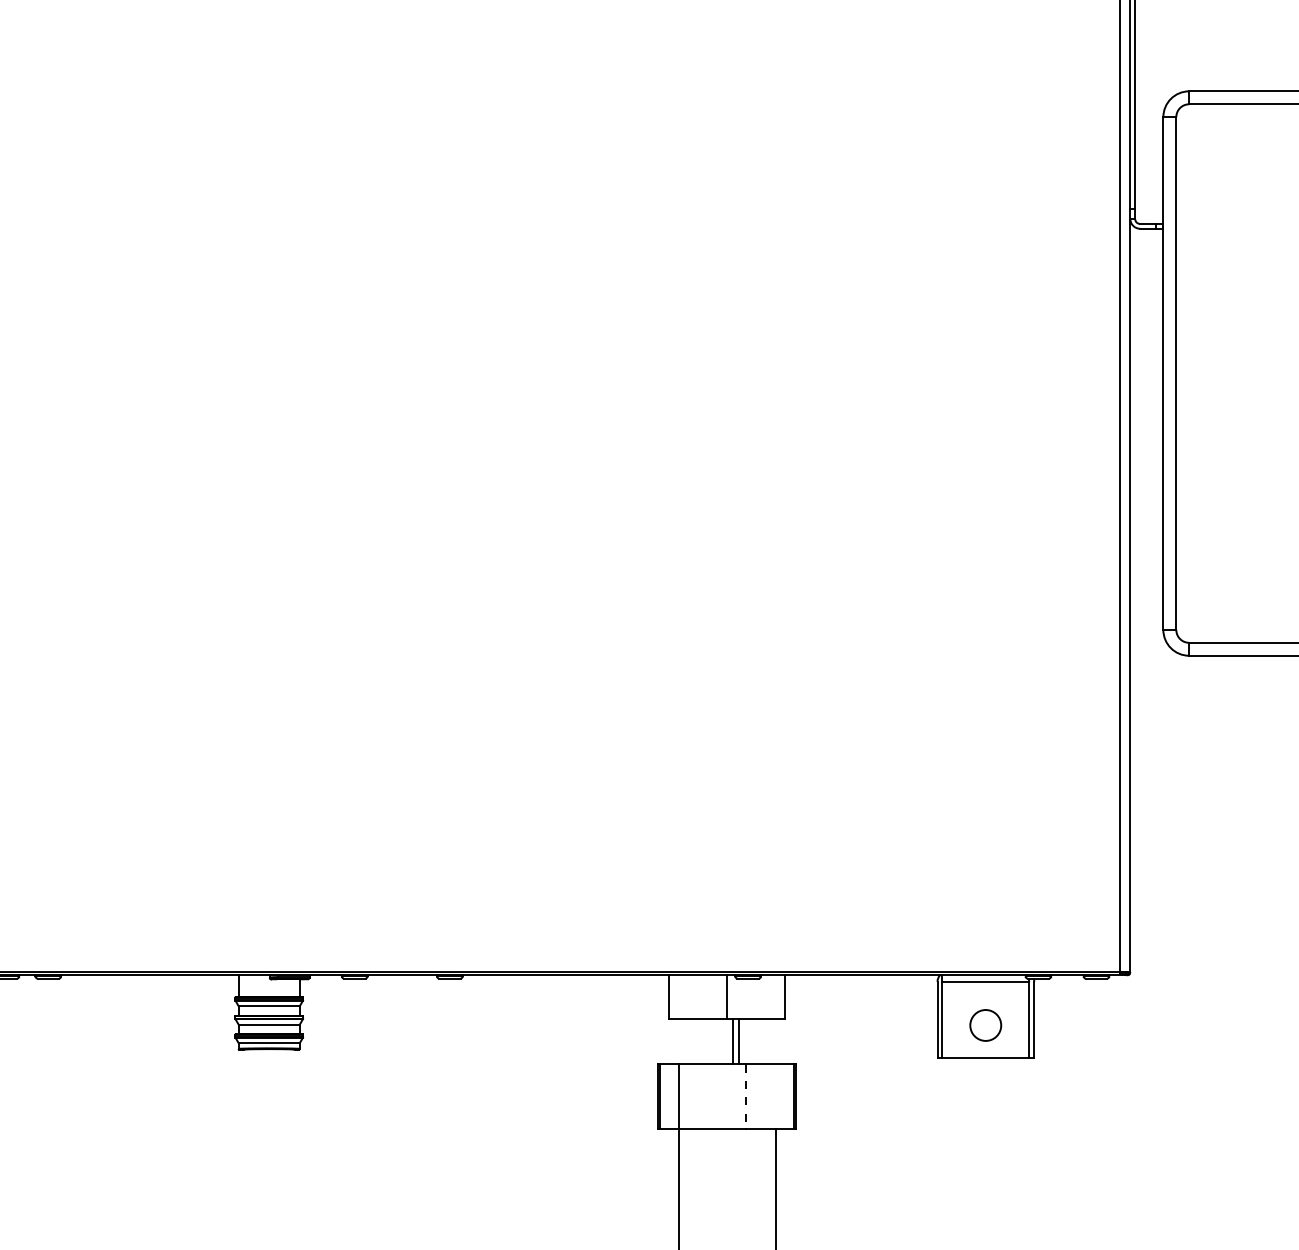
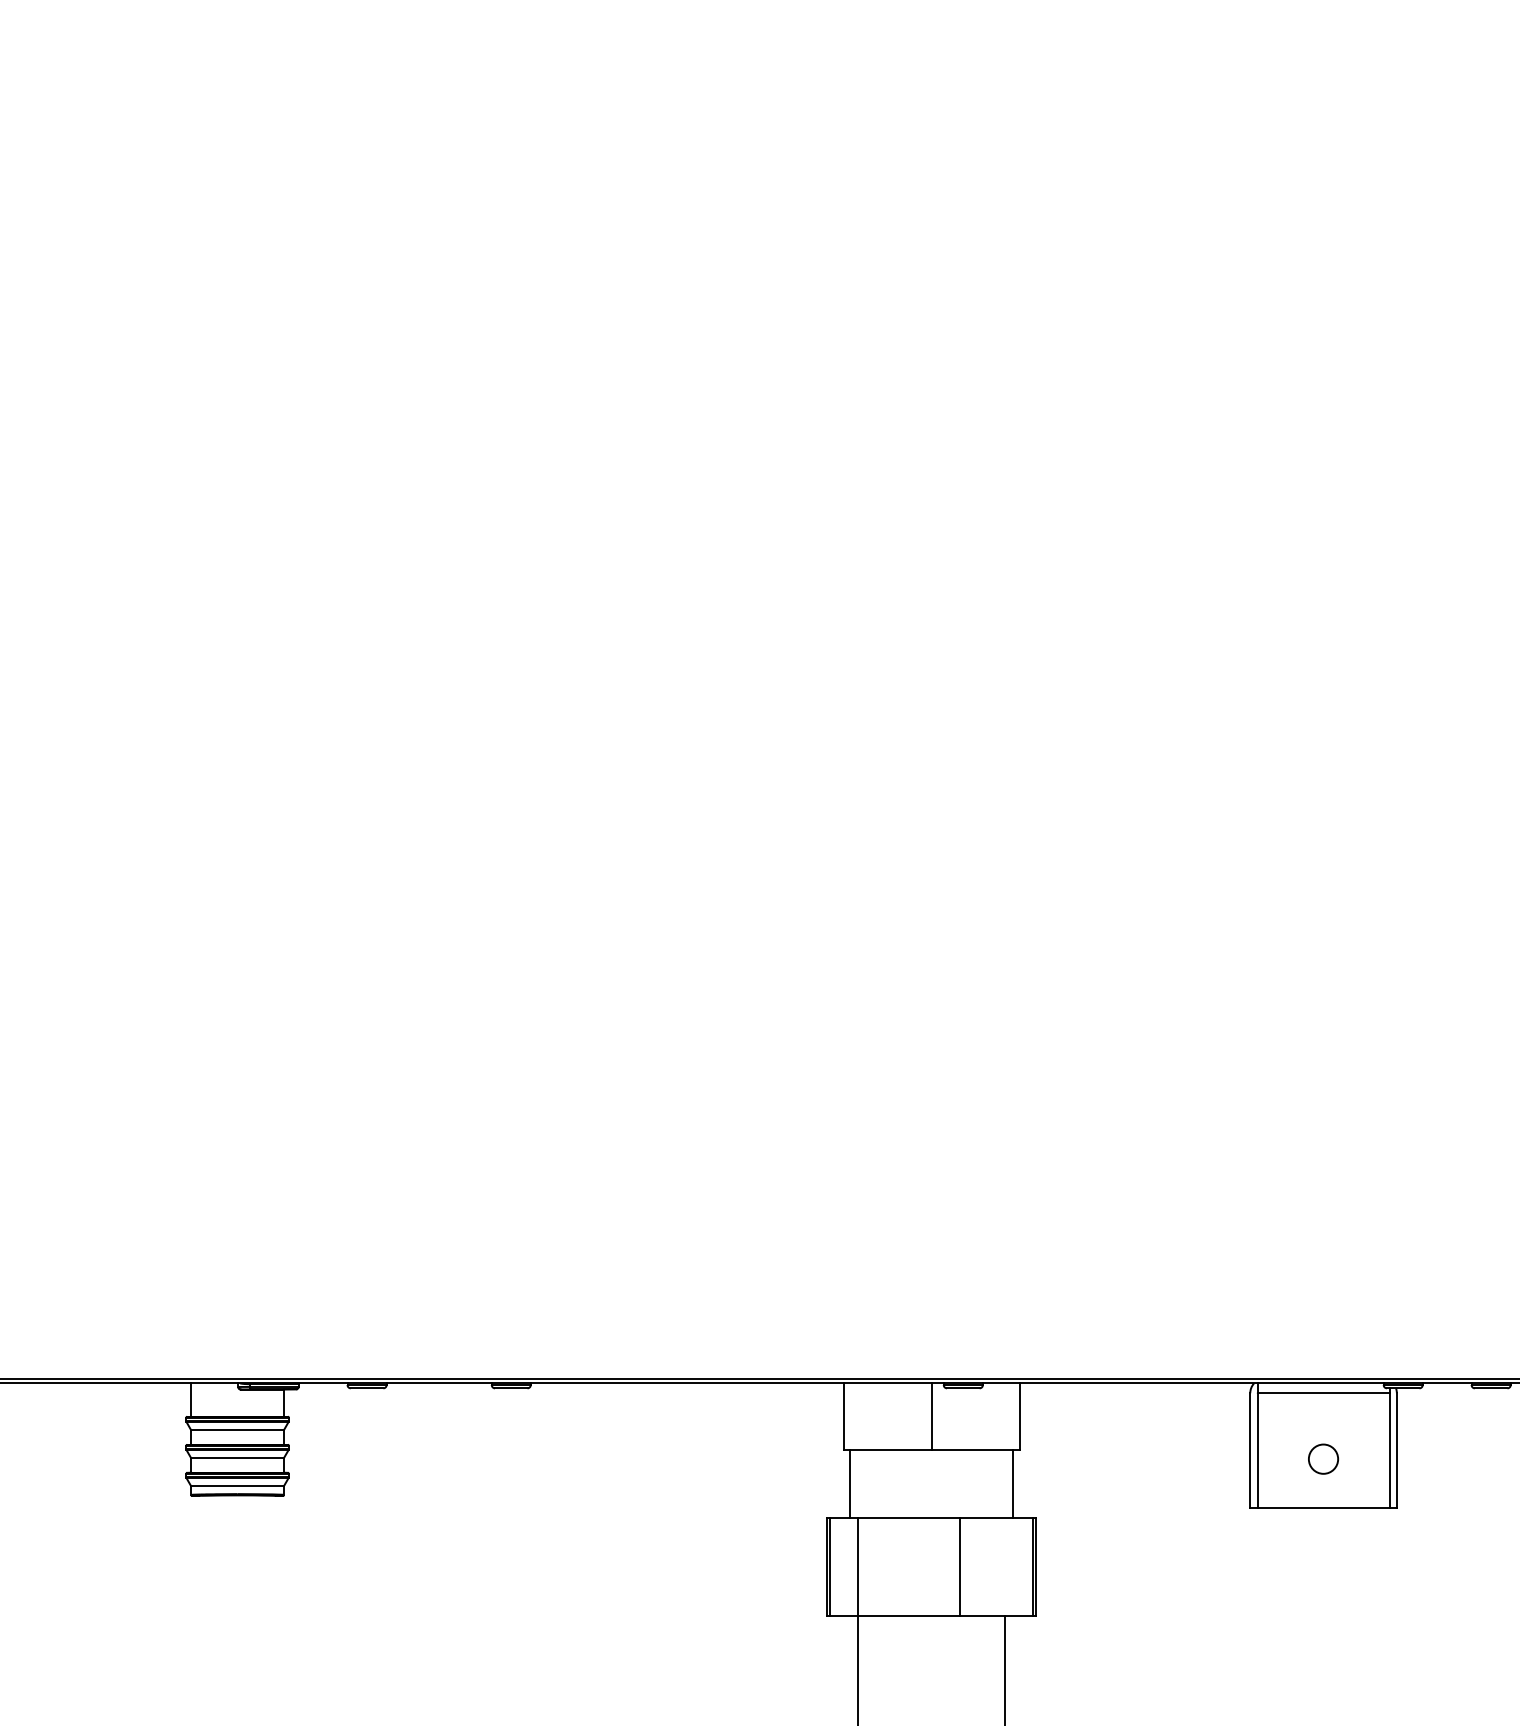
circle: (985, 1024) -> (1322, 1457), size x0.62
line: (732, 1041) -> (850, 1483), moved
line: (738, 1041) -> (1012, 1483), moved
line: (745, 1097) -> (959, 1568), dashed -> solid

